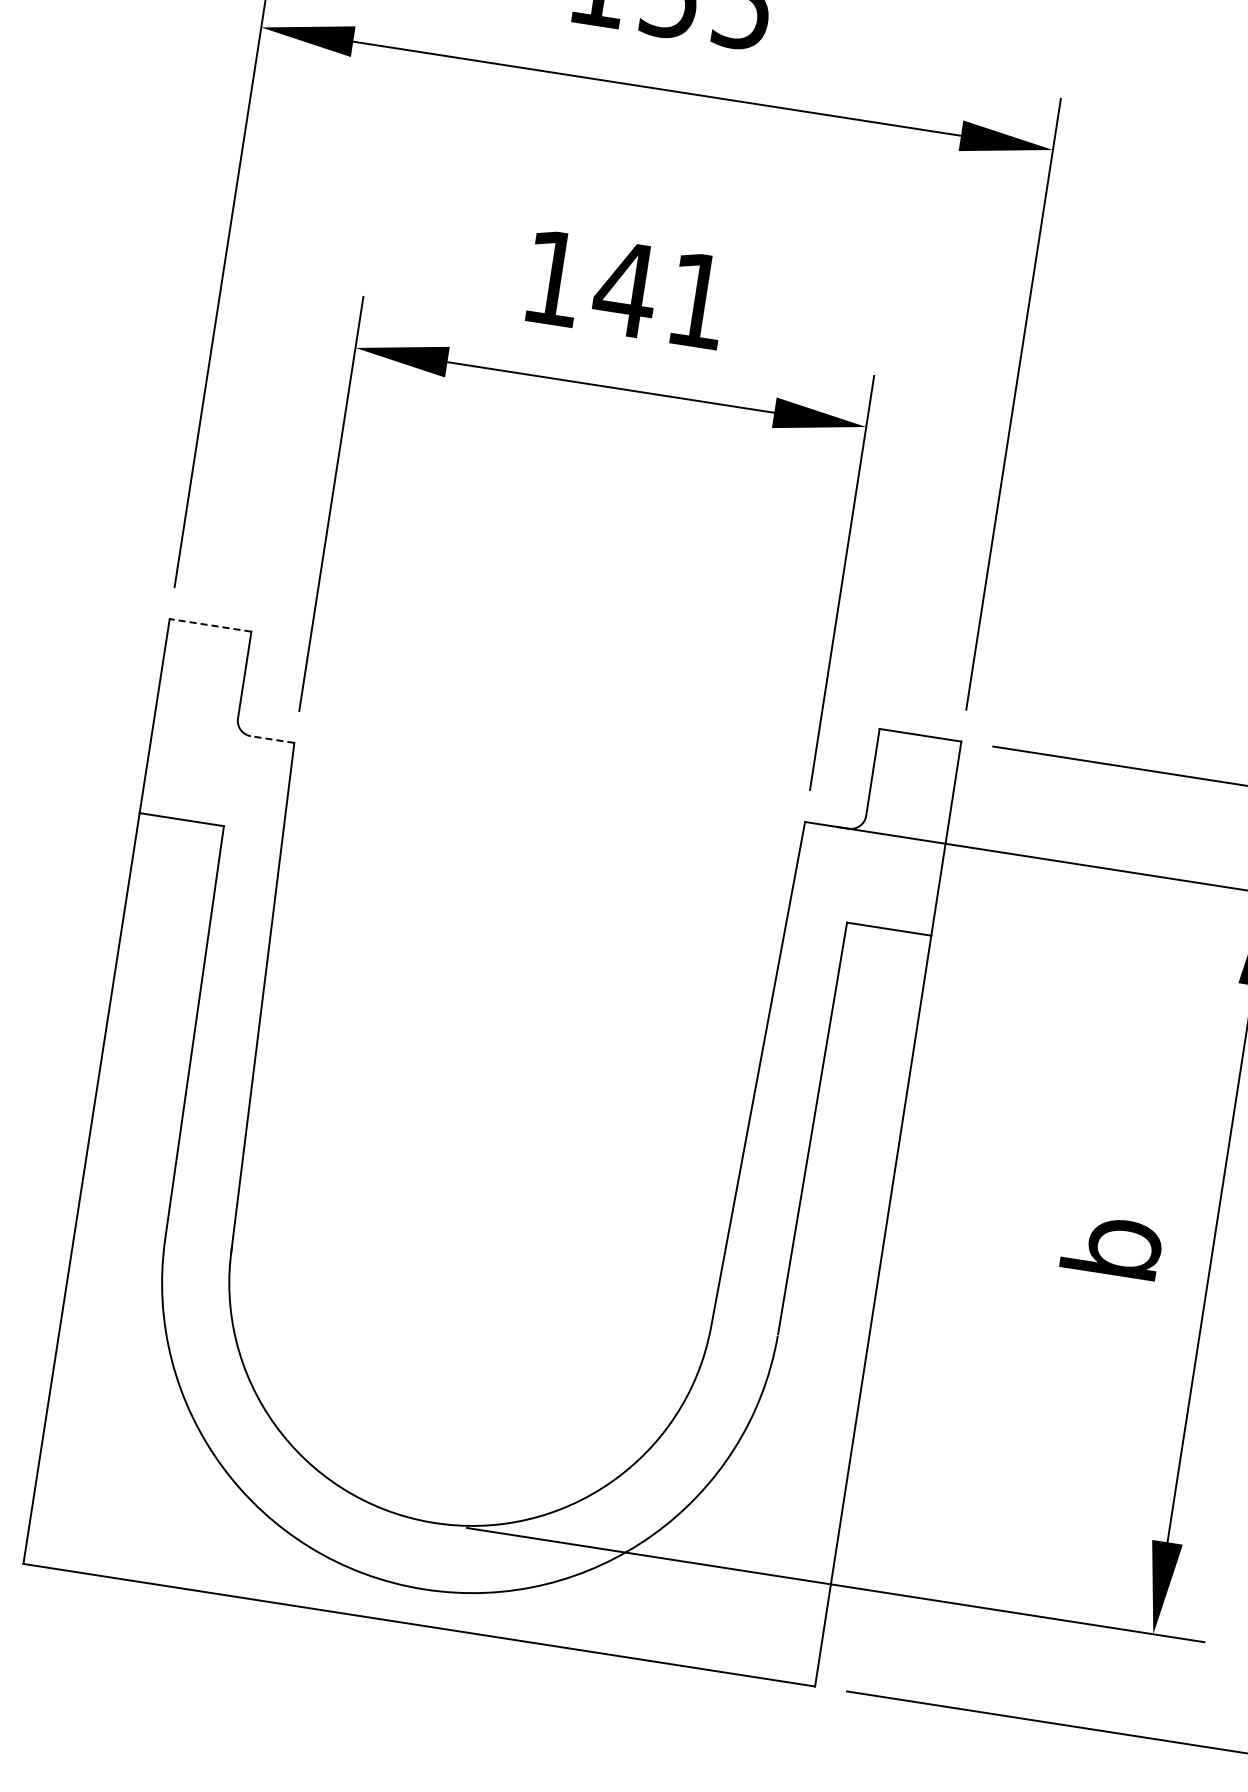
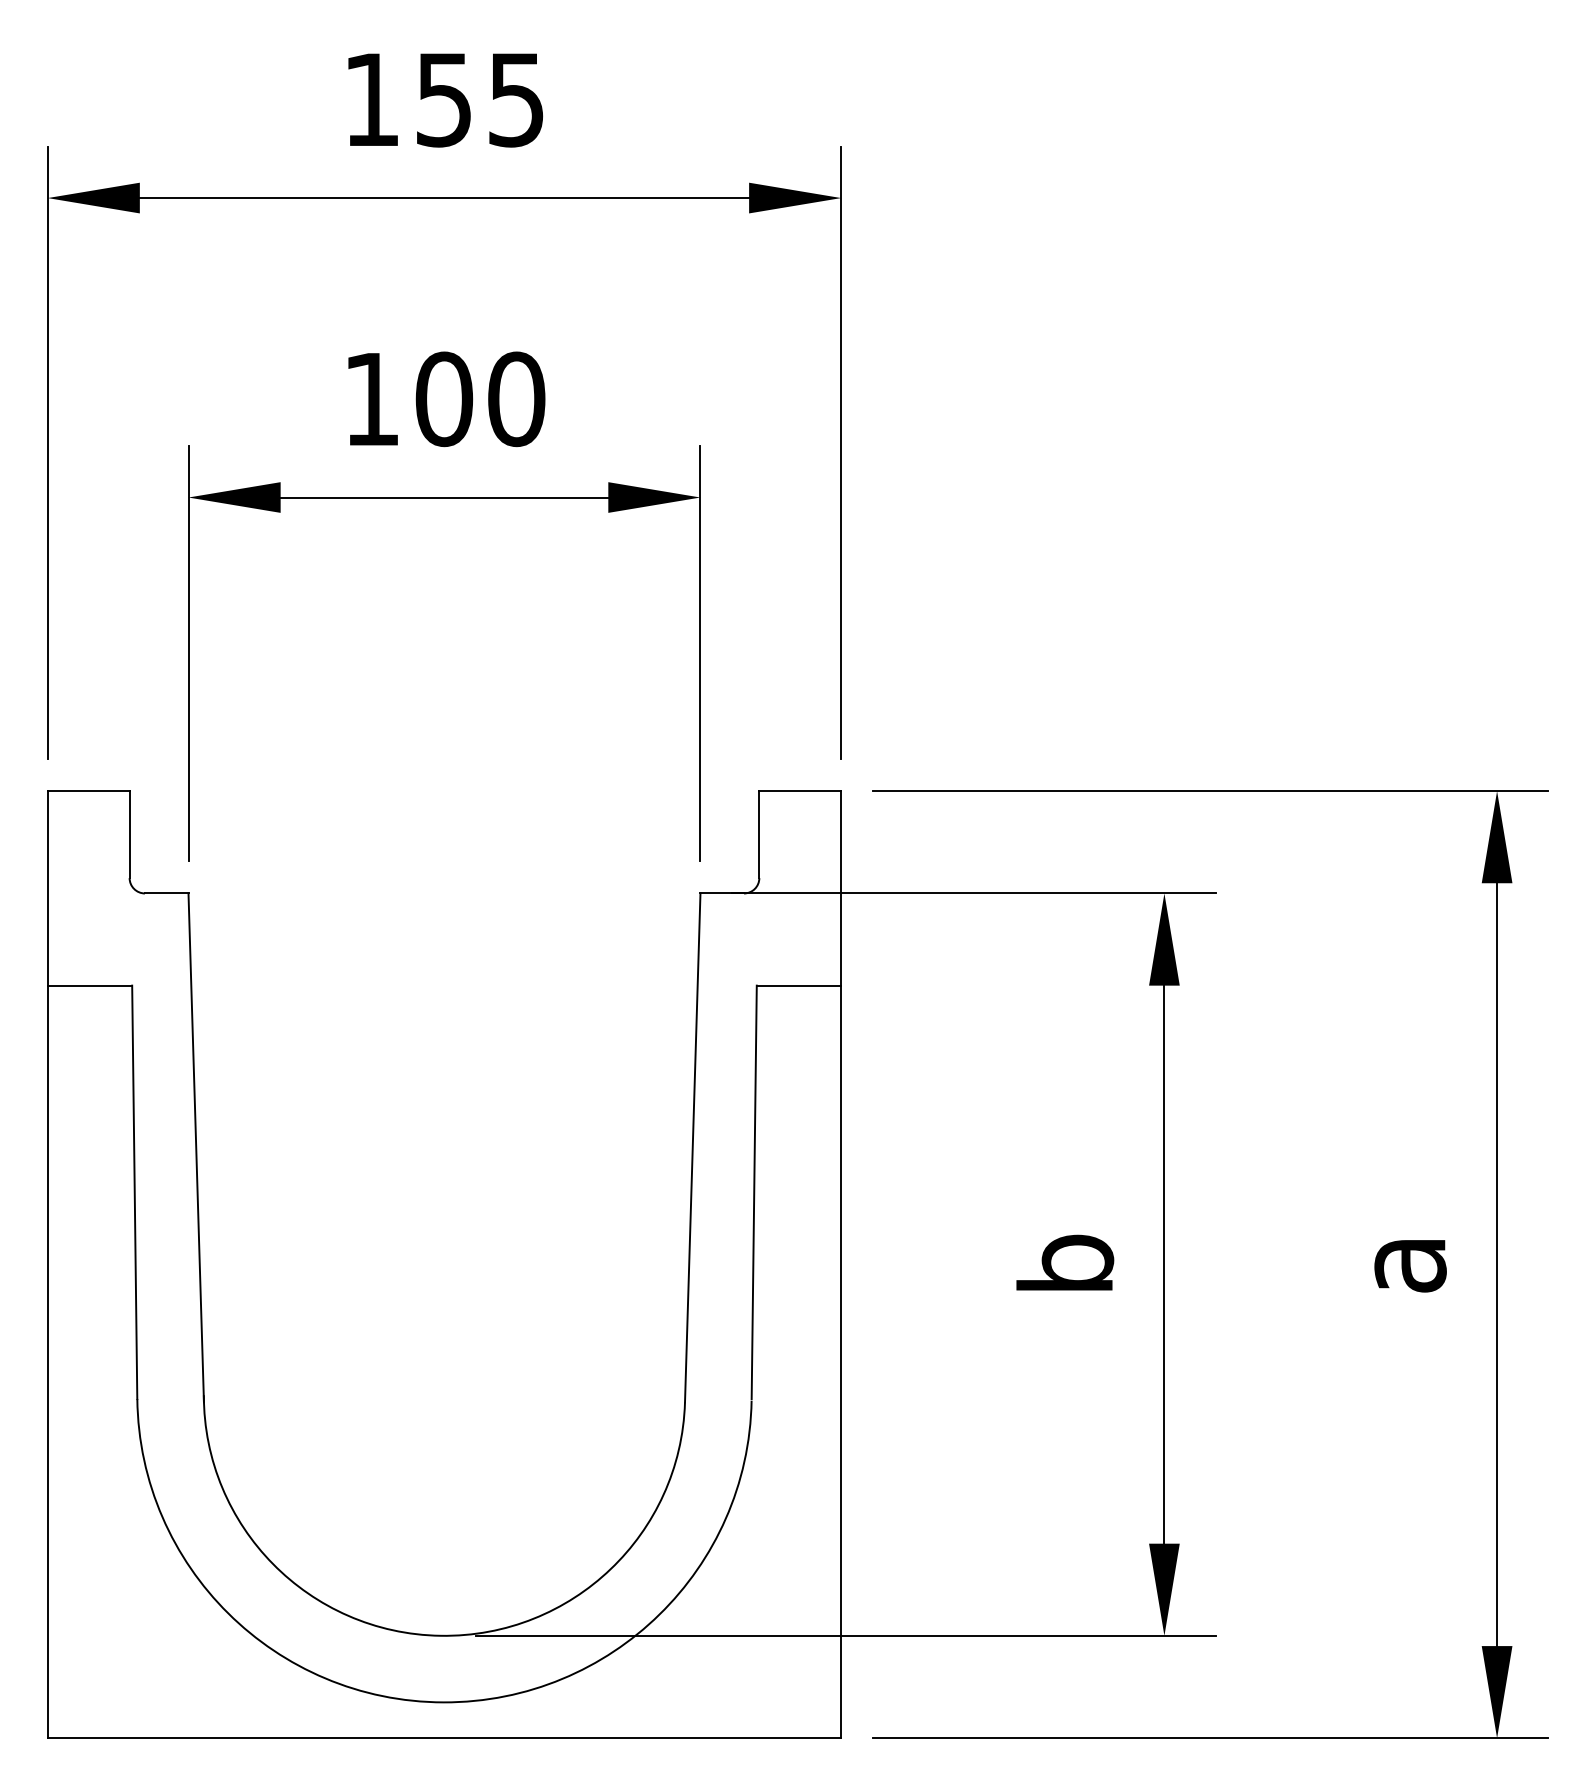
text: (660, 295) -> (479, 399), 141 -> 100
line: (210, 625) -> (88, 791), dashed -> solid
line: (272, 739) -> (166, 893), dashed -> solid

